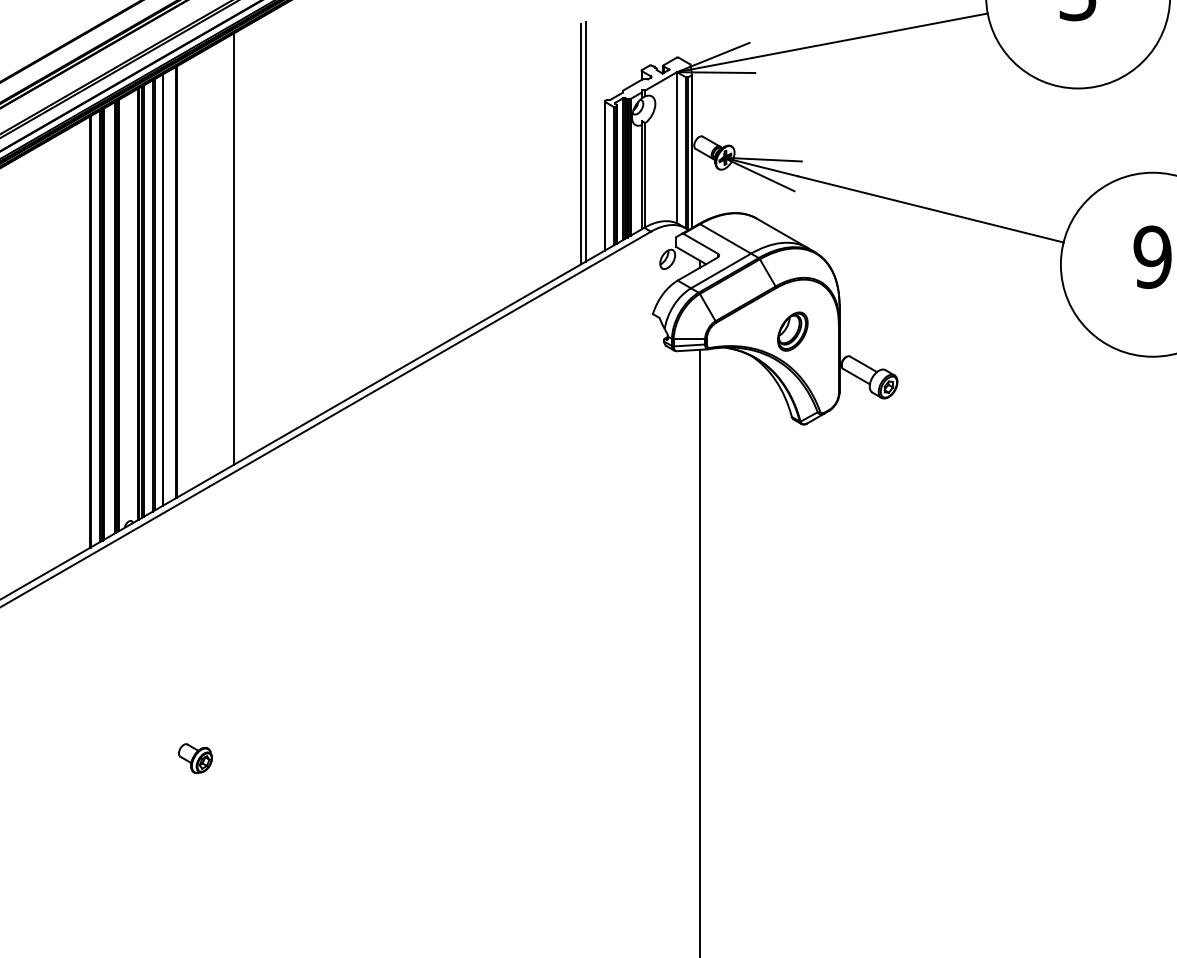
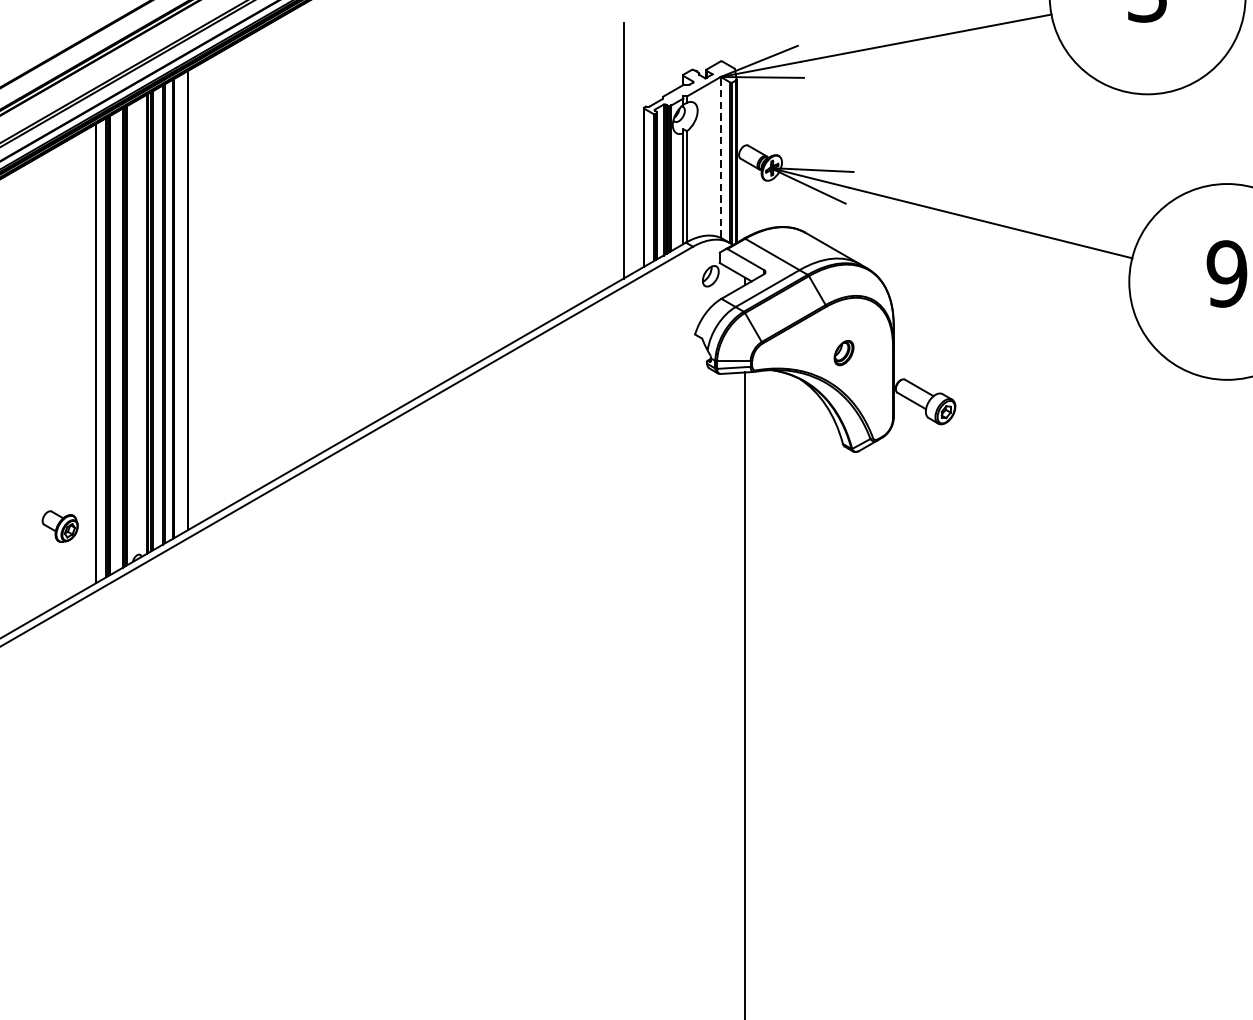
line: (580, 144) -> (617, 153), removed
line: (677, 147) -> (721, 157), solid -> dashed
line: (233, 248) -> (248, 264), removed
part: (792, 331) -> (843, 353), size x0.6
part: (195, 758) -> (60, 526), moved

